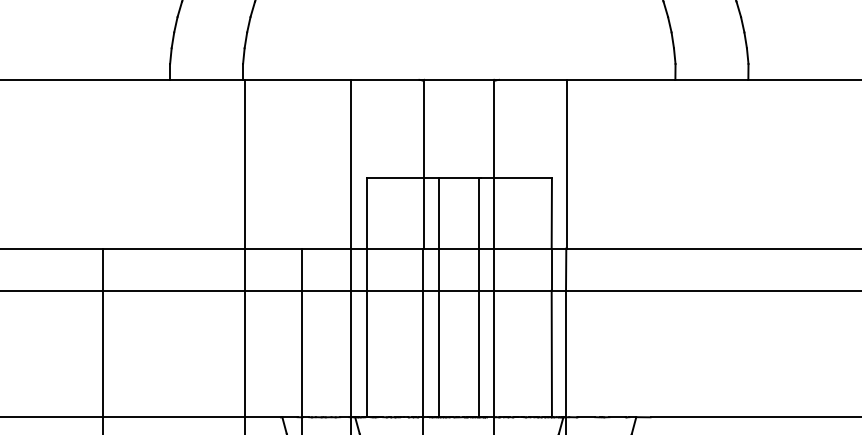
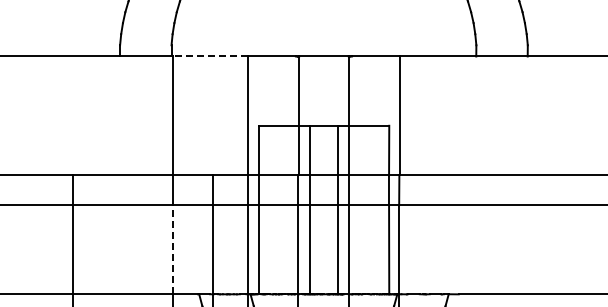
line: (298, 79) -> (210, 56), solid -> dashed
line: (244, 353) -> (172, 249), solid -> dashed

